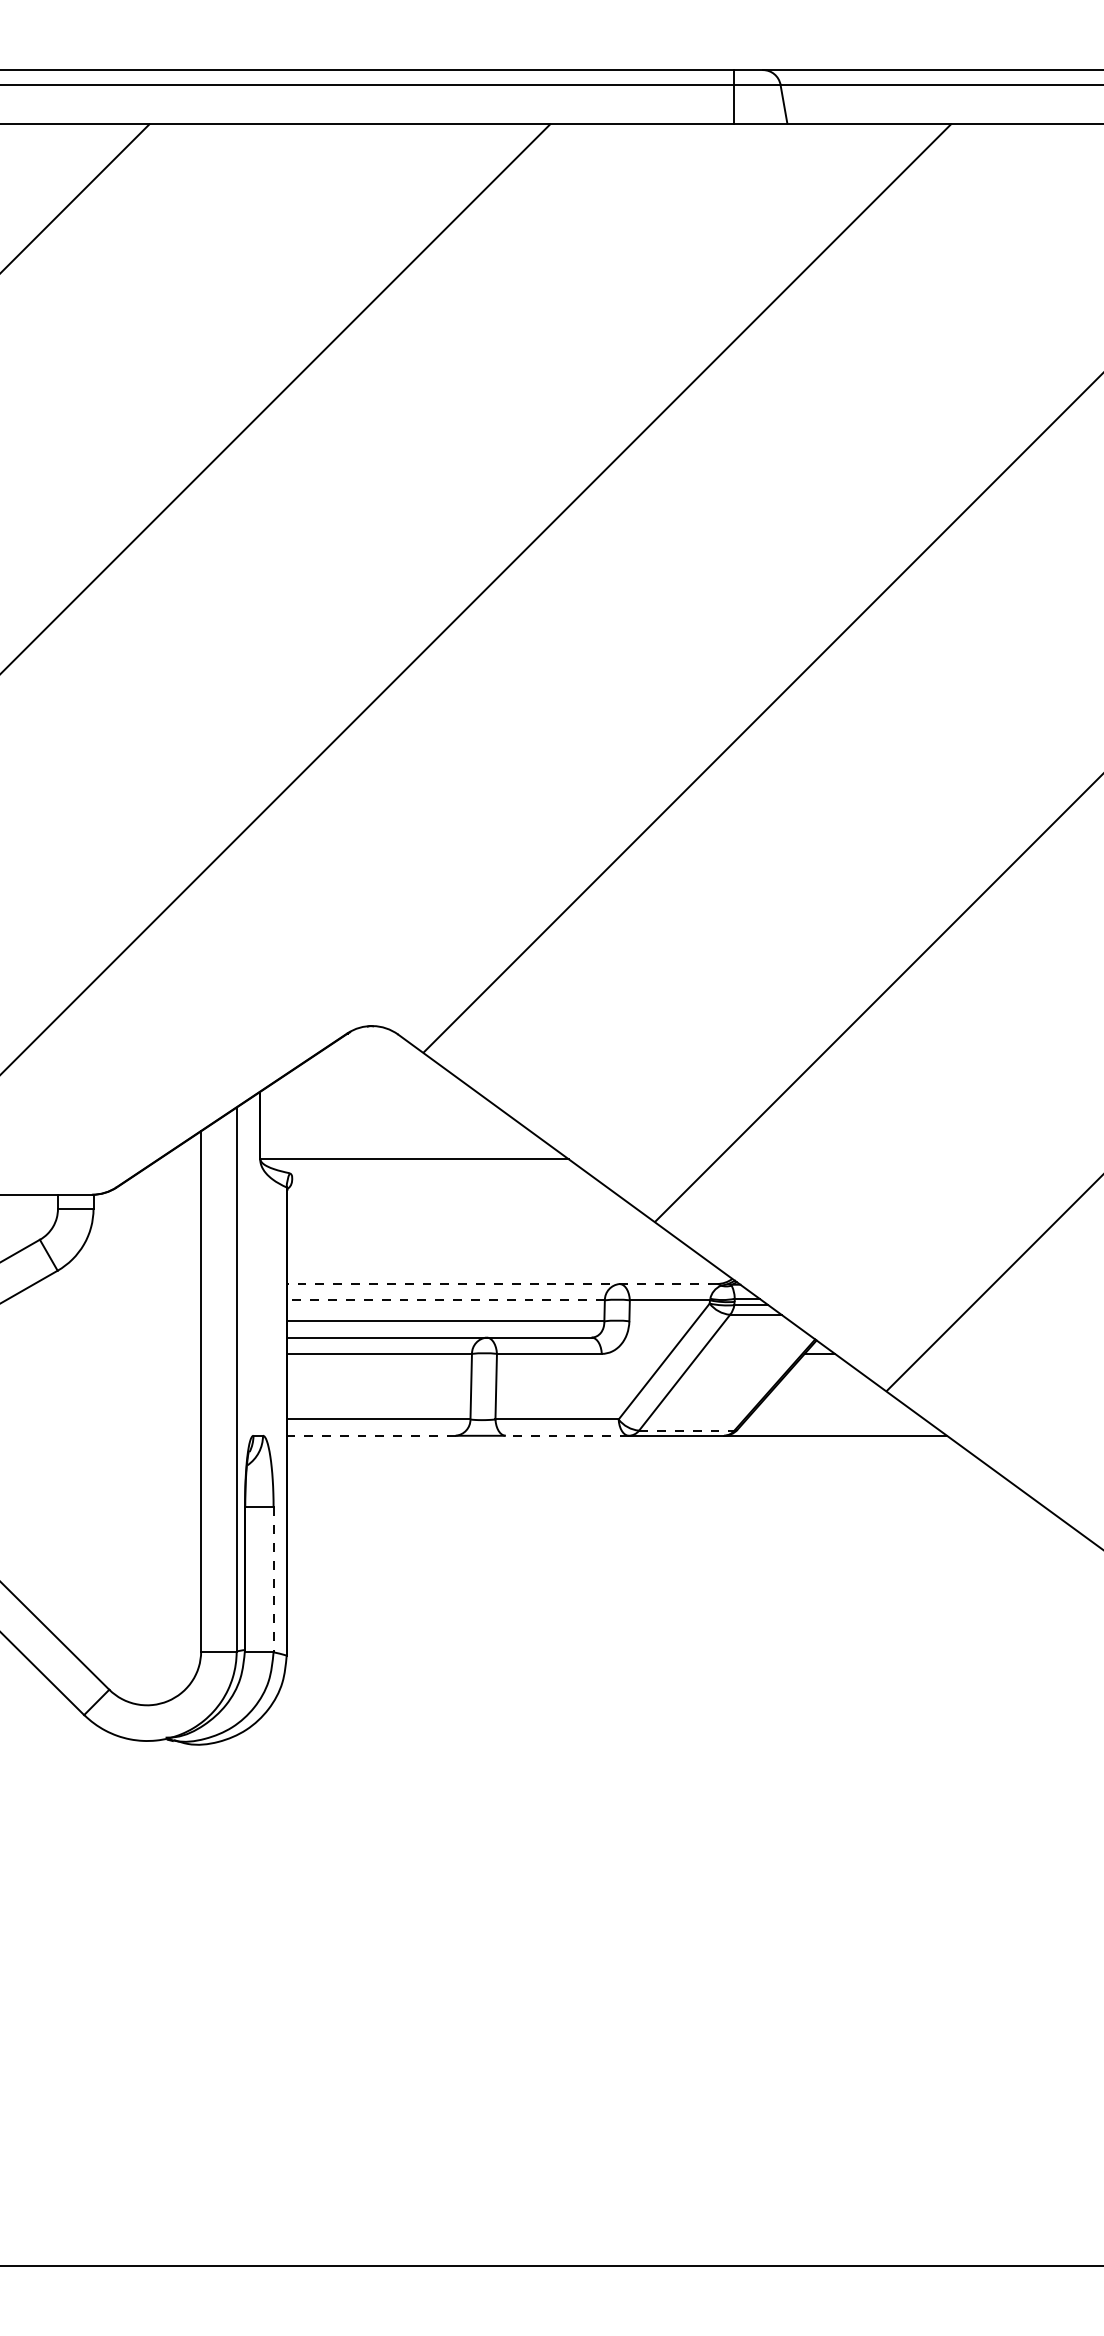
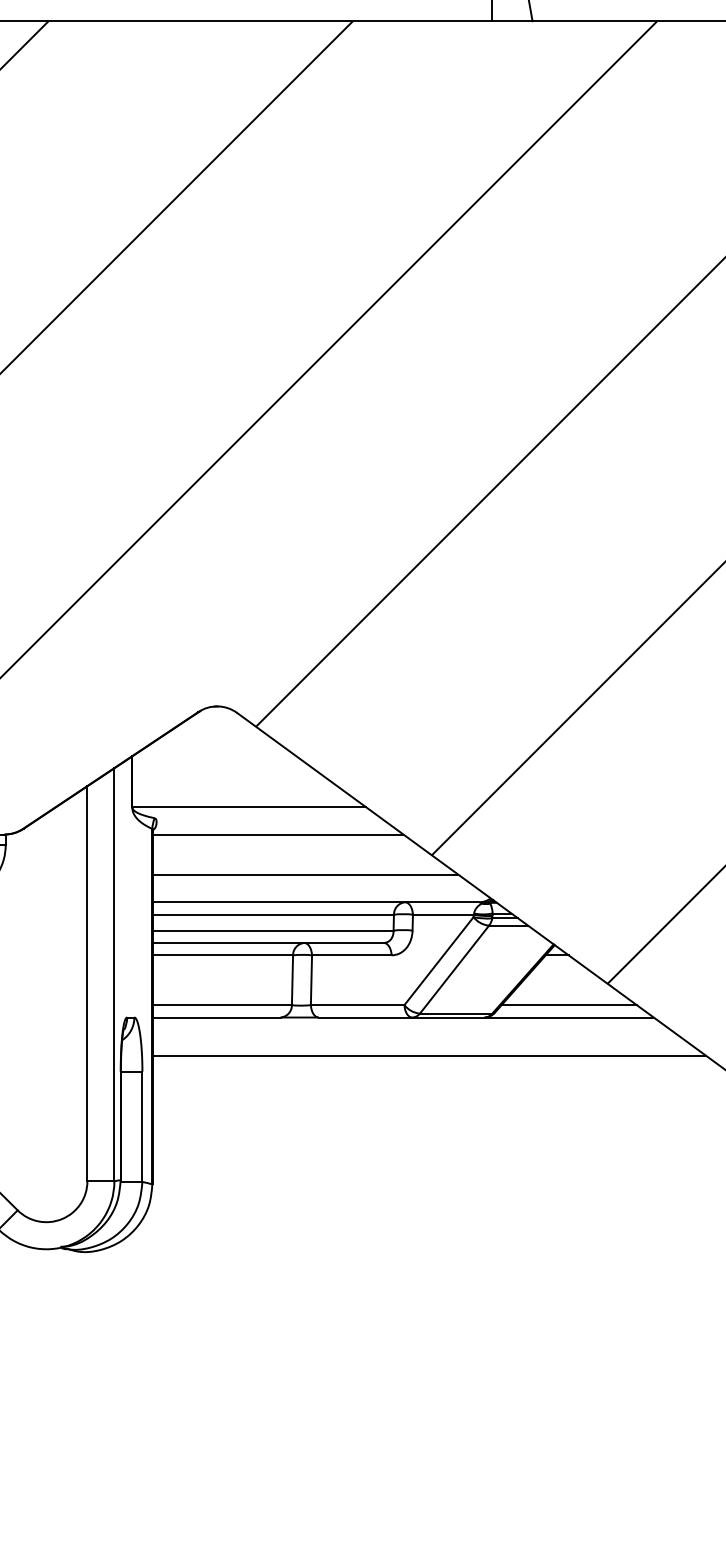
line: (452, 1194) -> (278, 834), added
line: (488, 1247) -> (305, 874), added
line: (502, 1284) -> (316, 902), dashed -> solid
line: (446, 1300) -> (273, 914), dashed -> solid
line: (835, 1419) -> (569, 1005), added
line: (686, 1430) -> (455, 1013), dashed -> solid
line: (370, 1435) -> (216, 1017), dashed -> solid
line: (567, 1435) -> (365, 1017), dashed -> solid
line: (651, 1486) -> (429, 1056), added
line: (273, 1579) -> (142, 1126), dashed -> solid

